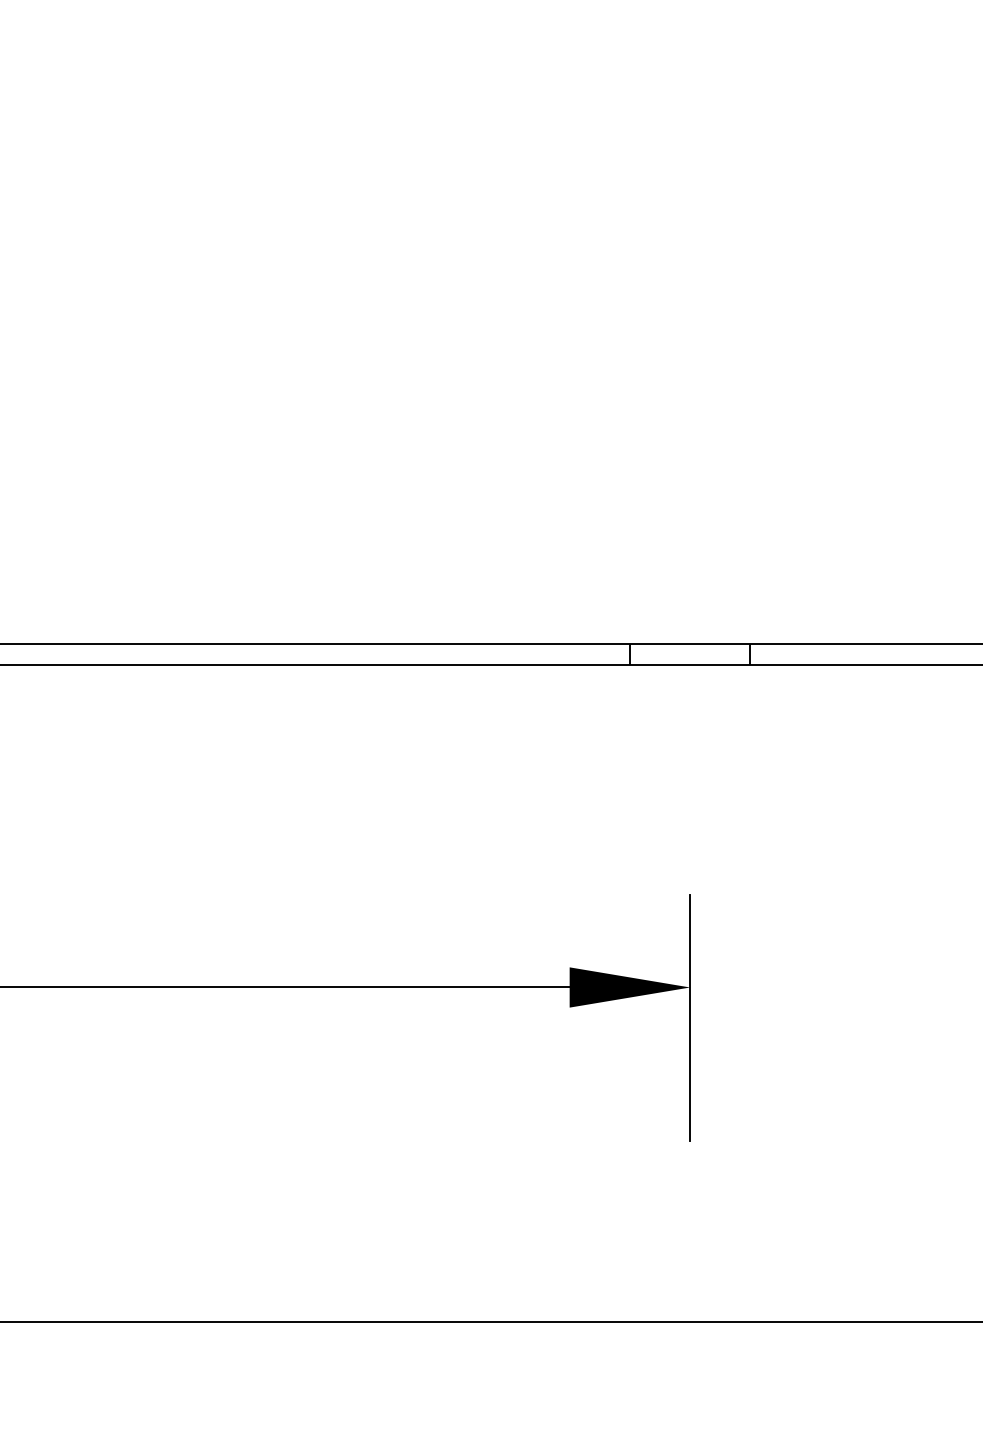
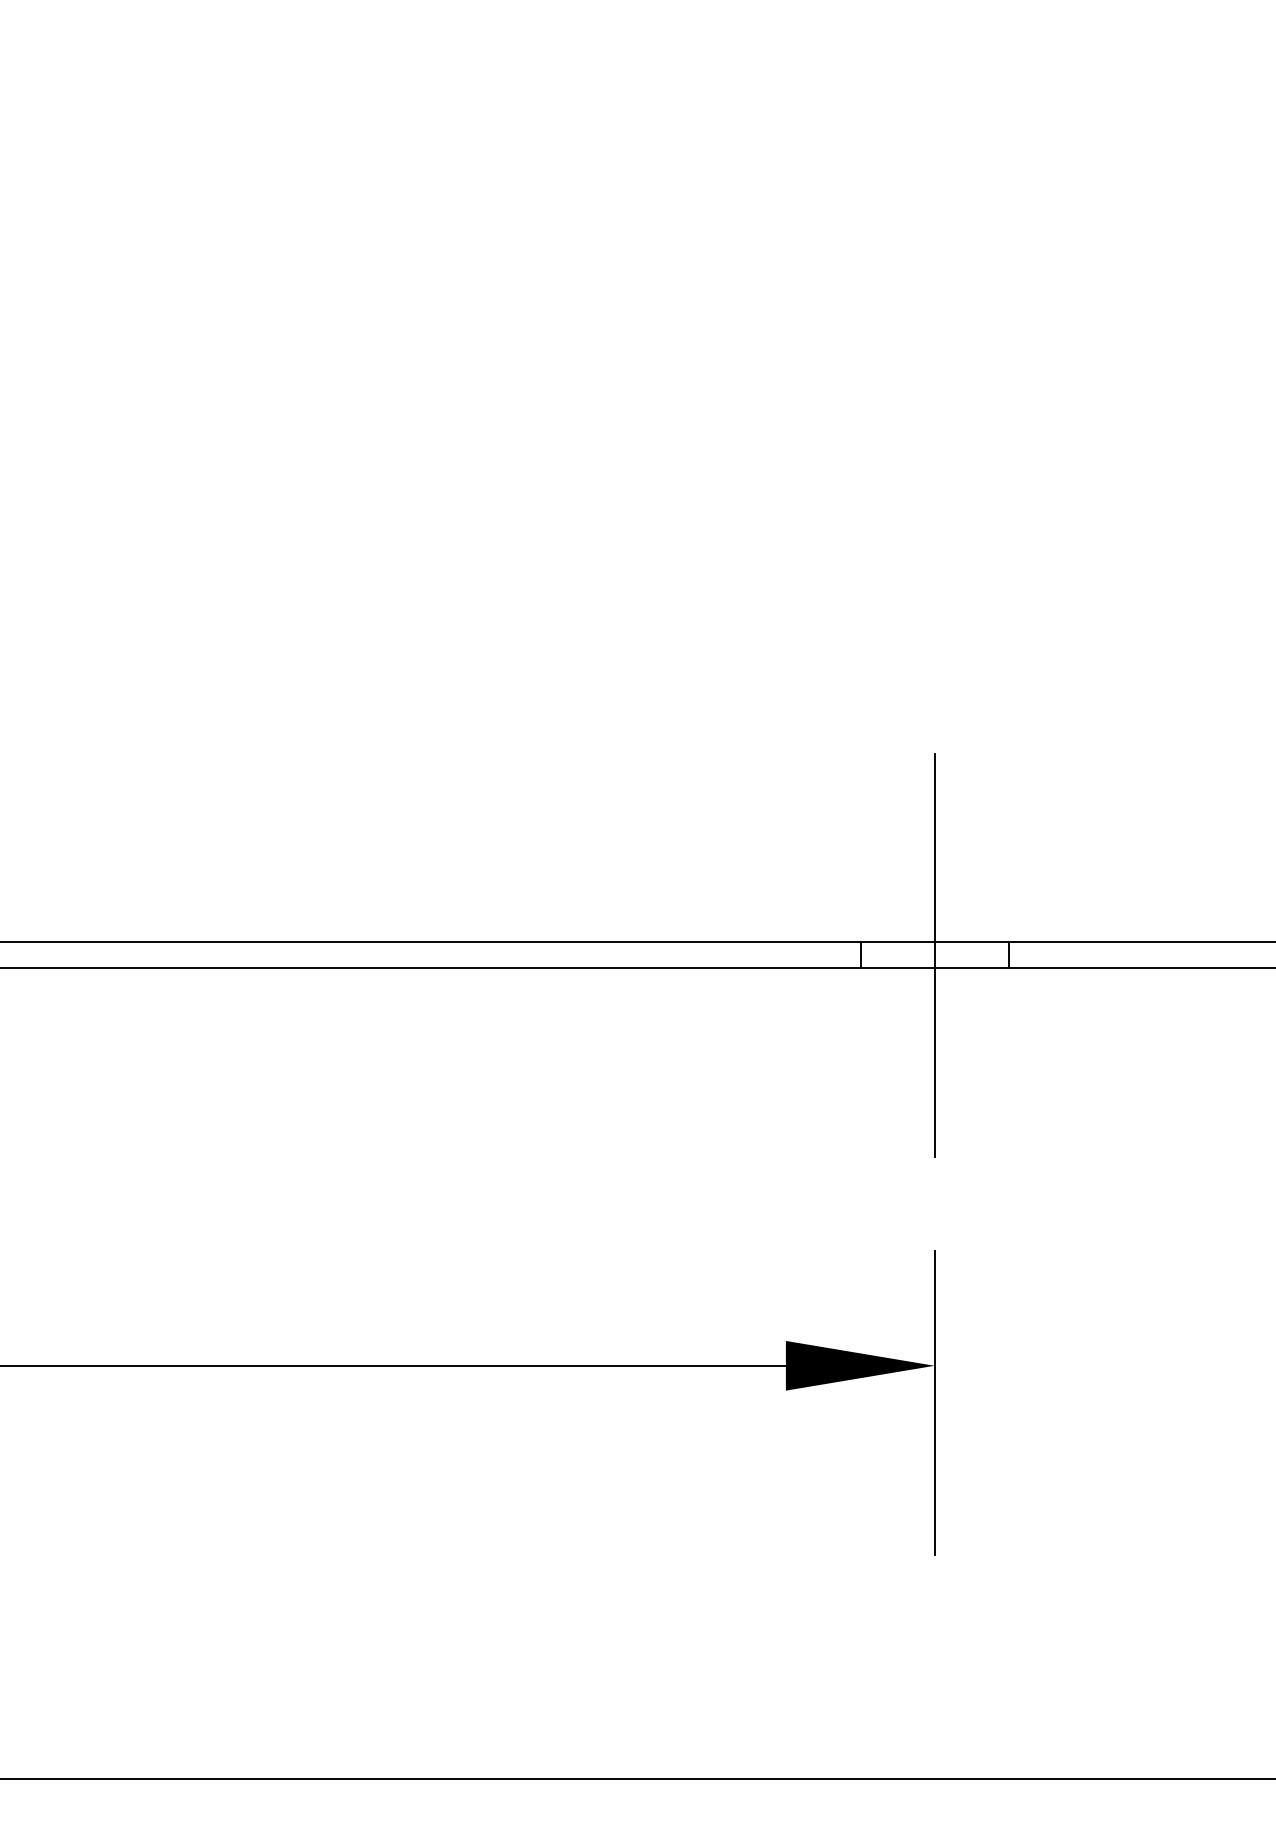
line: (690, 654) -> (934, 954), added

